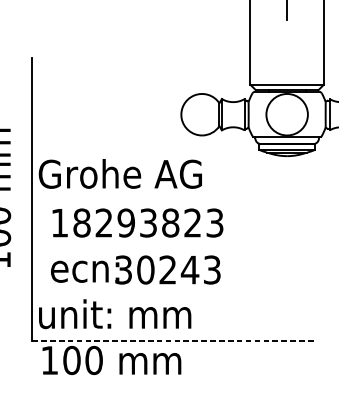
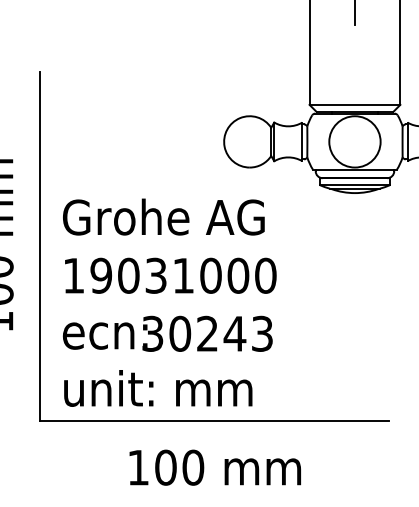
text: (120, 173) -> (163, 216), moved
text: (148, 222) -> (183, 275), 18293823 -> 19031000
text: (115, 314) -> (158, 388), moved
line: (173, 340) -> (214, 421), dashed -> solid
text: (111, 360) -> (214, 467), moved

